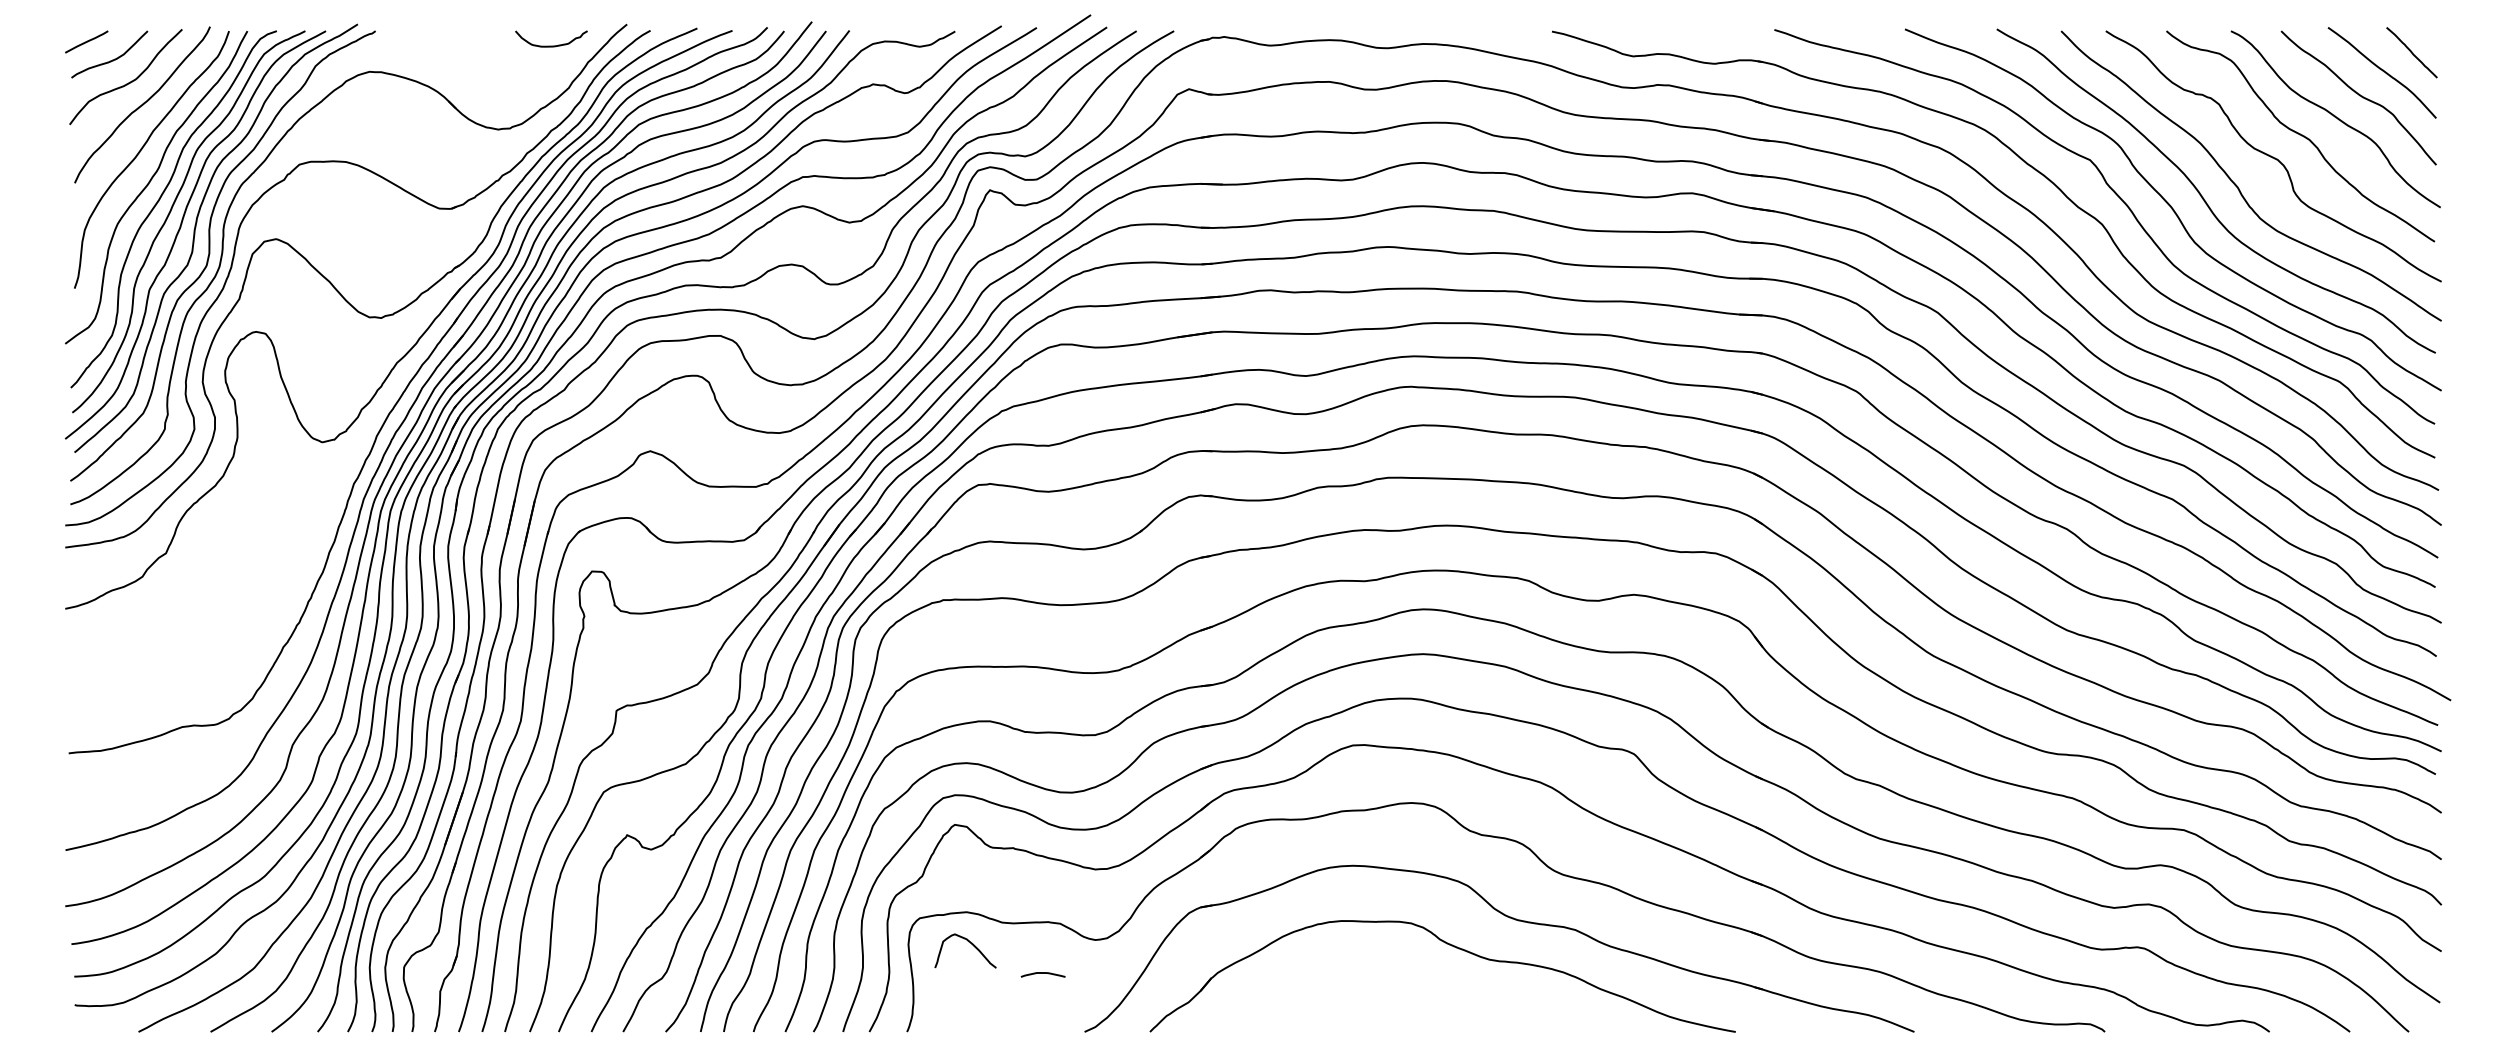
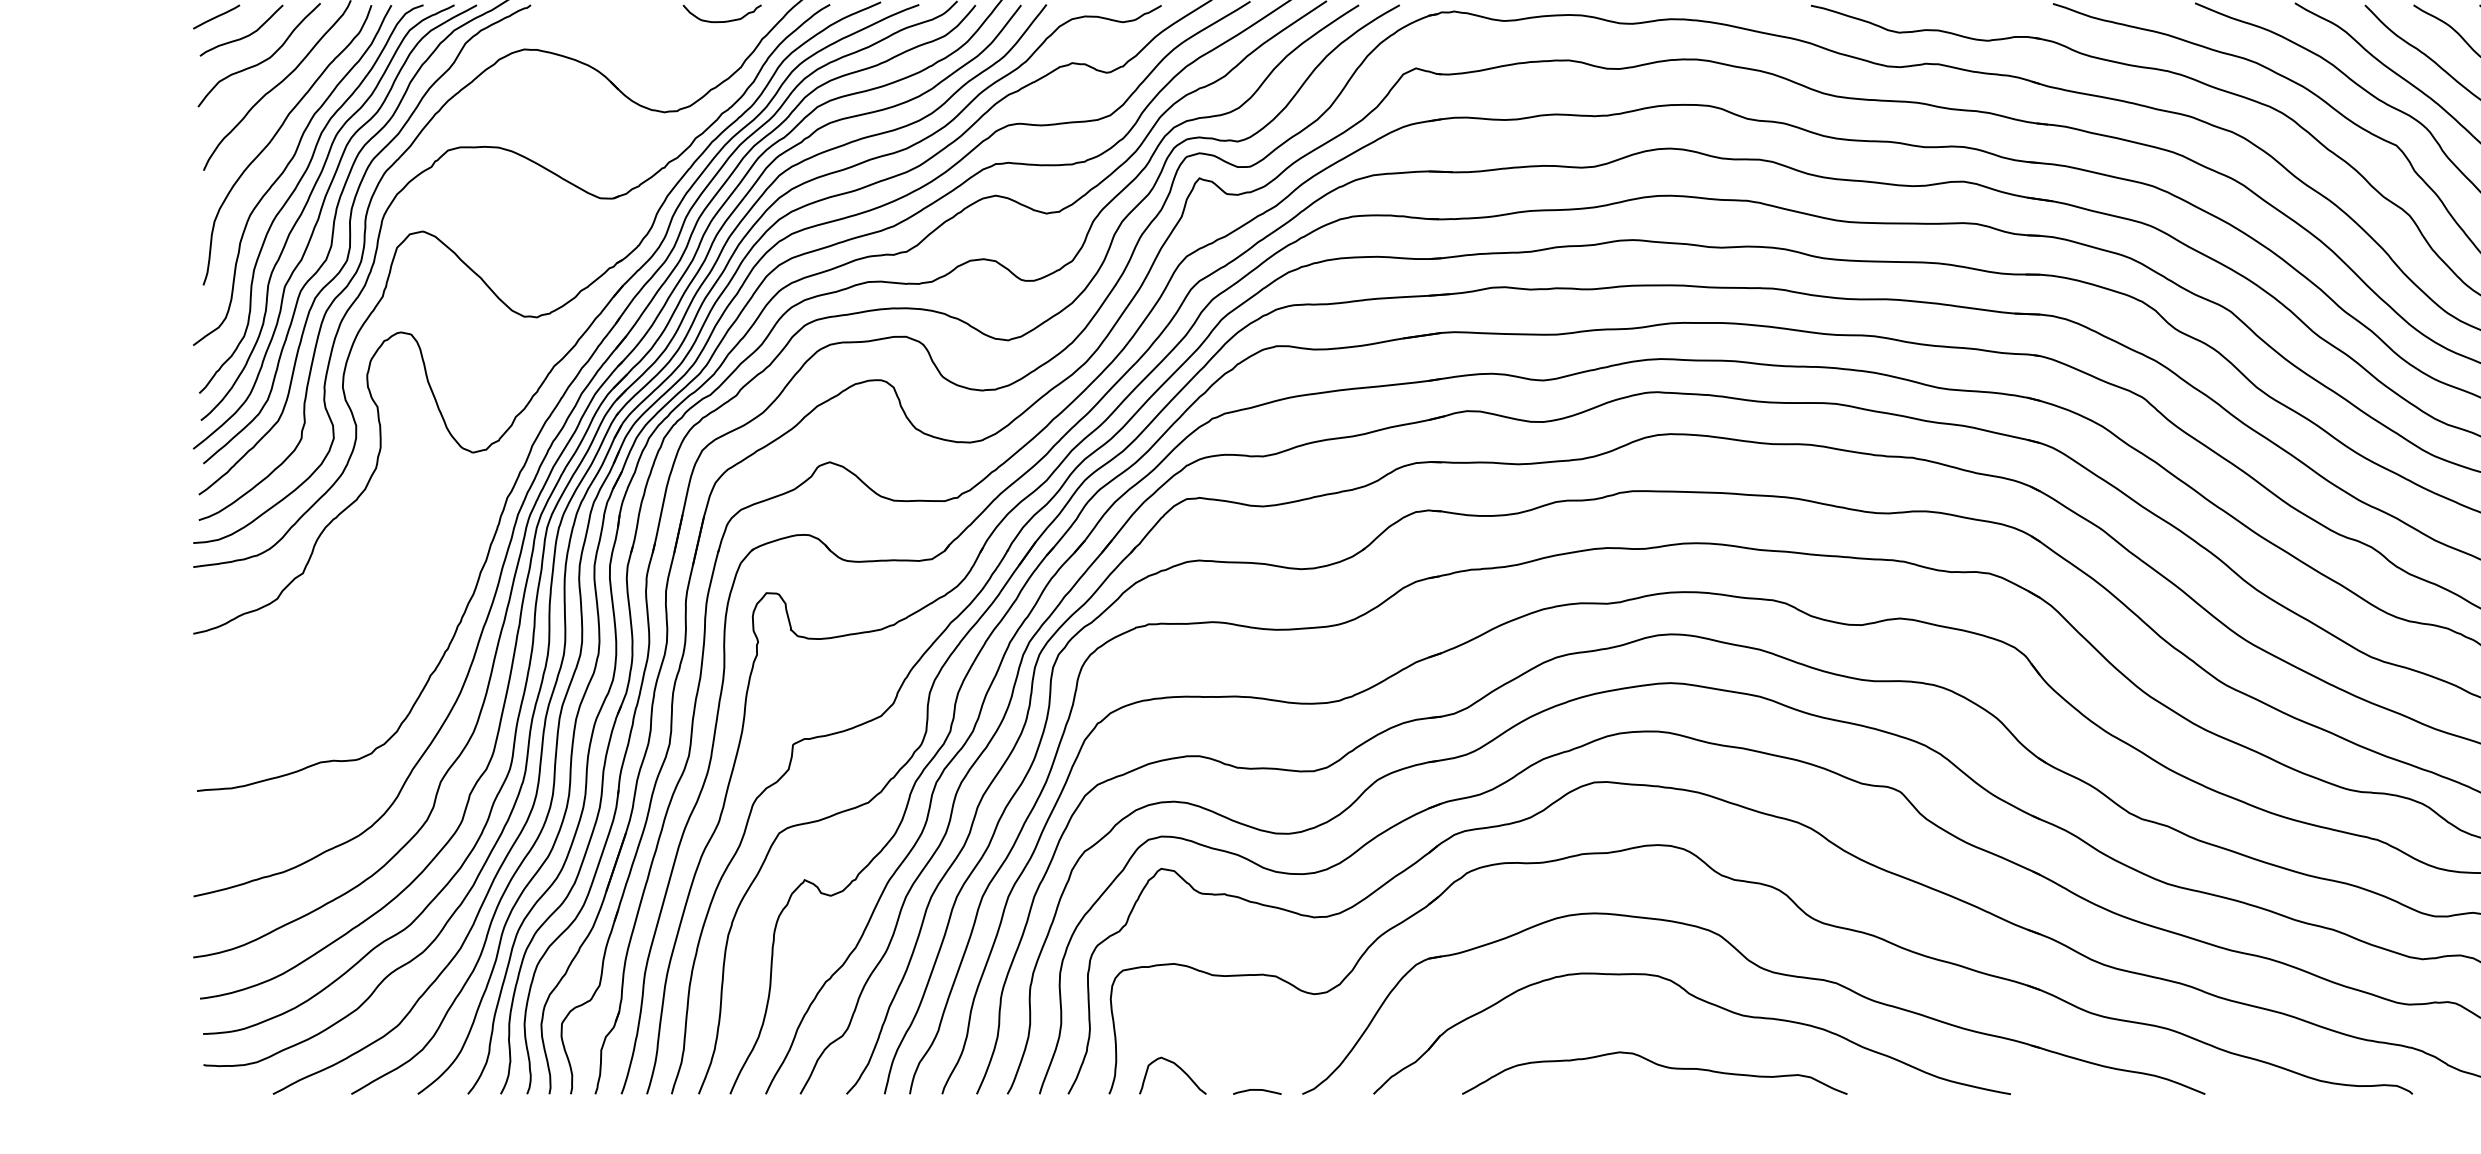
curve: (971, 944) -> (1179, 1068), moved
curve: (1042, 973) -> (1256, 1090), moved
curve: (1412, 1006) -> (1659, 1066), added

